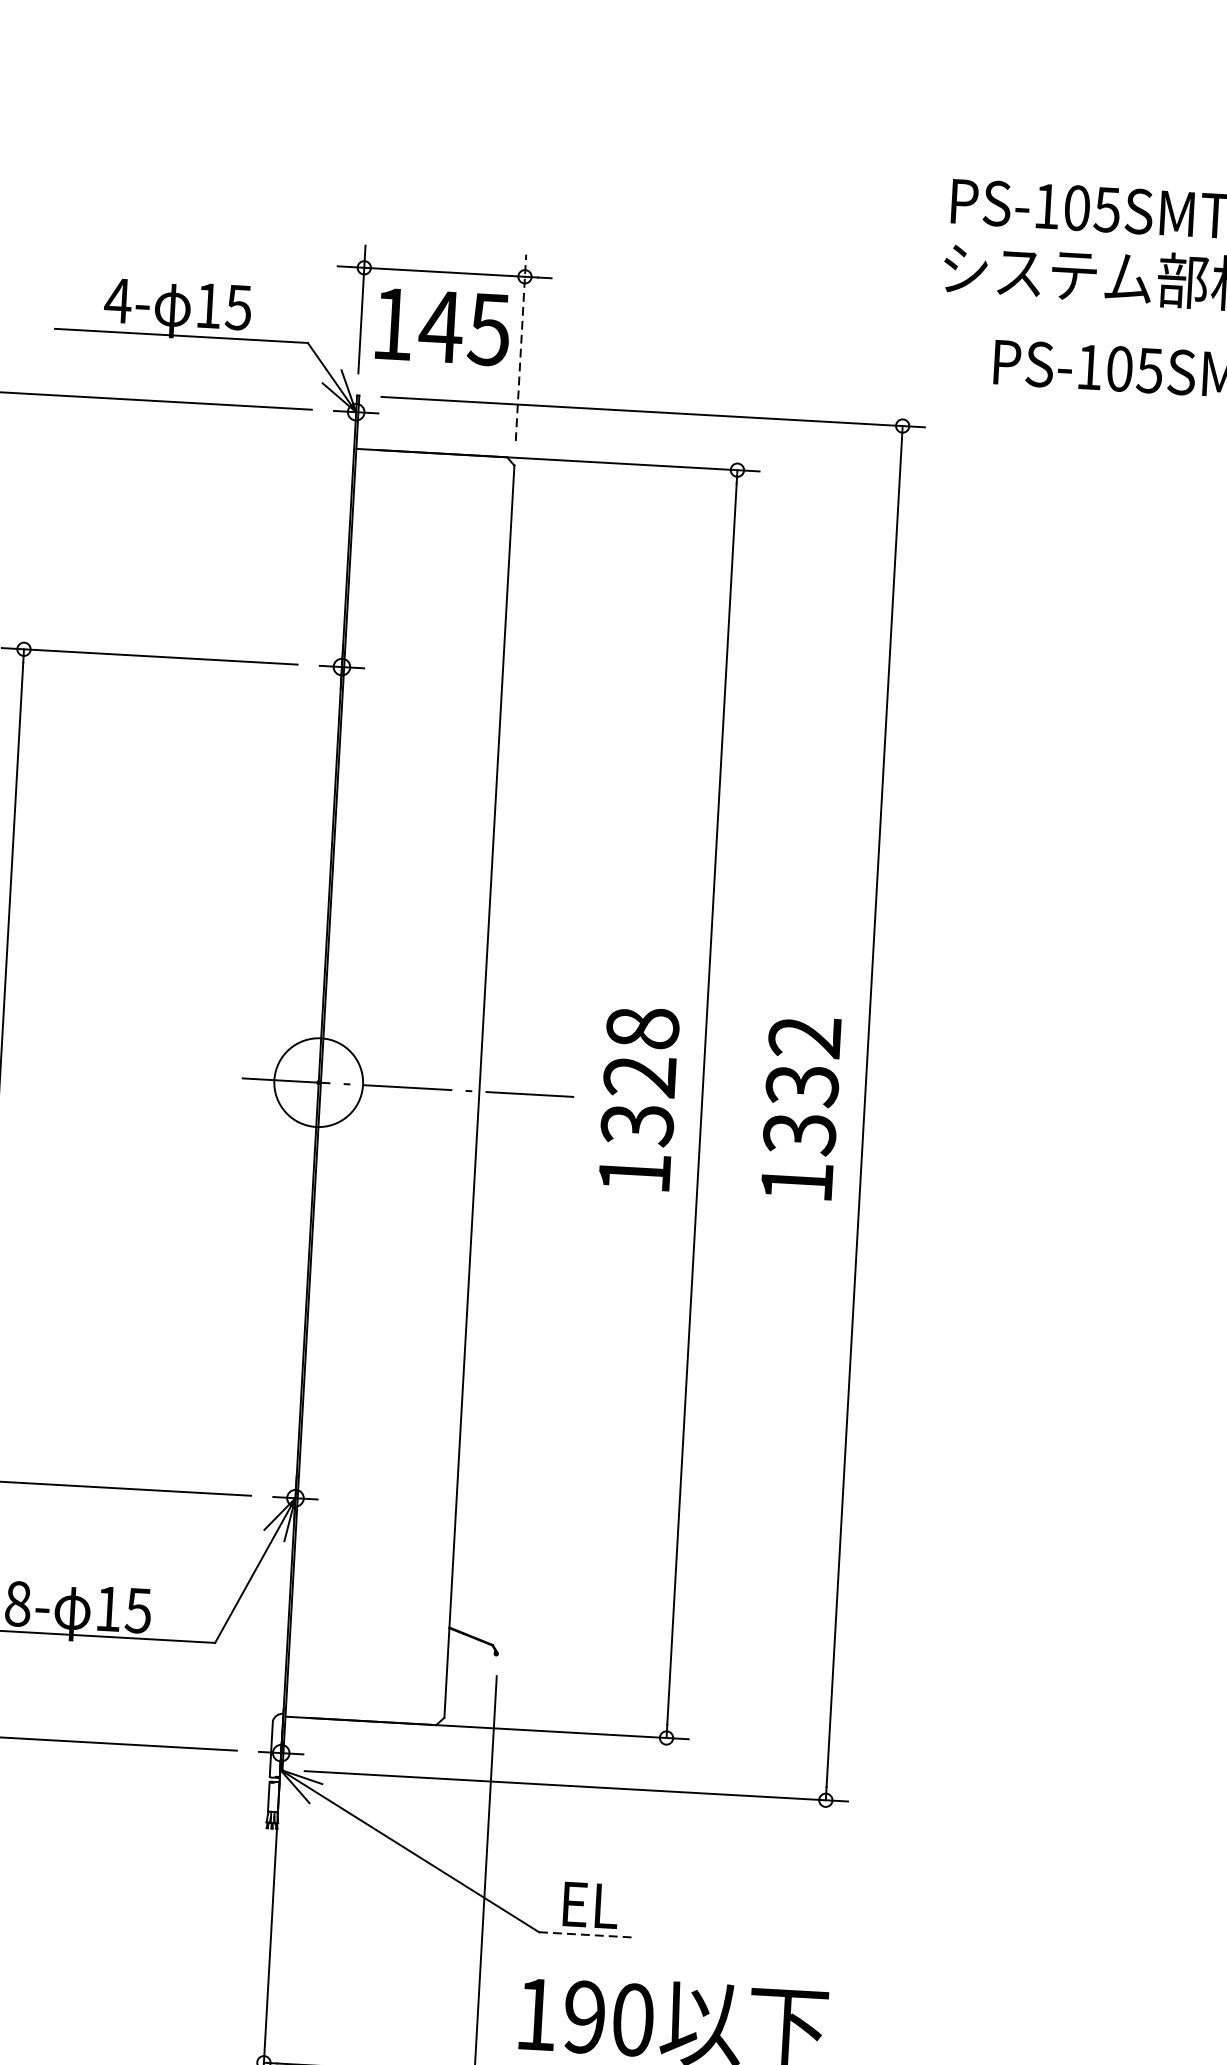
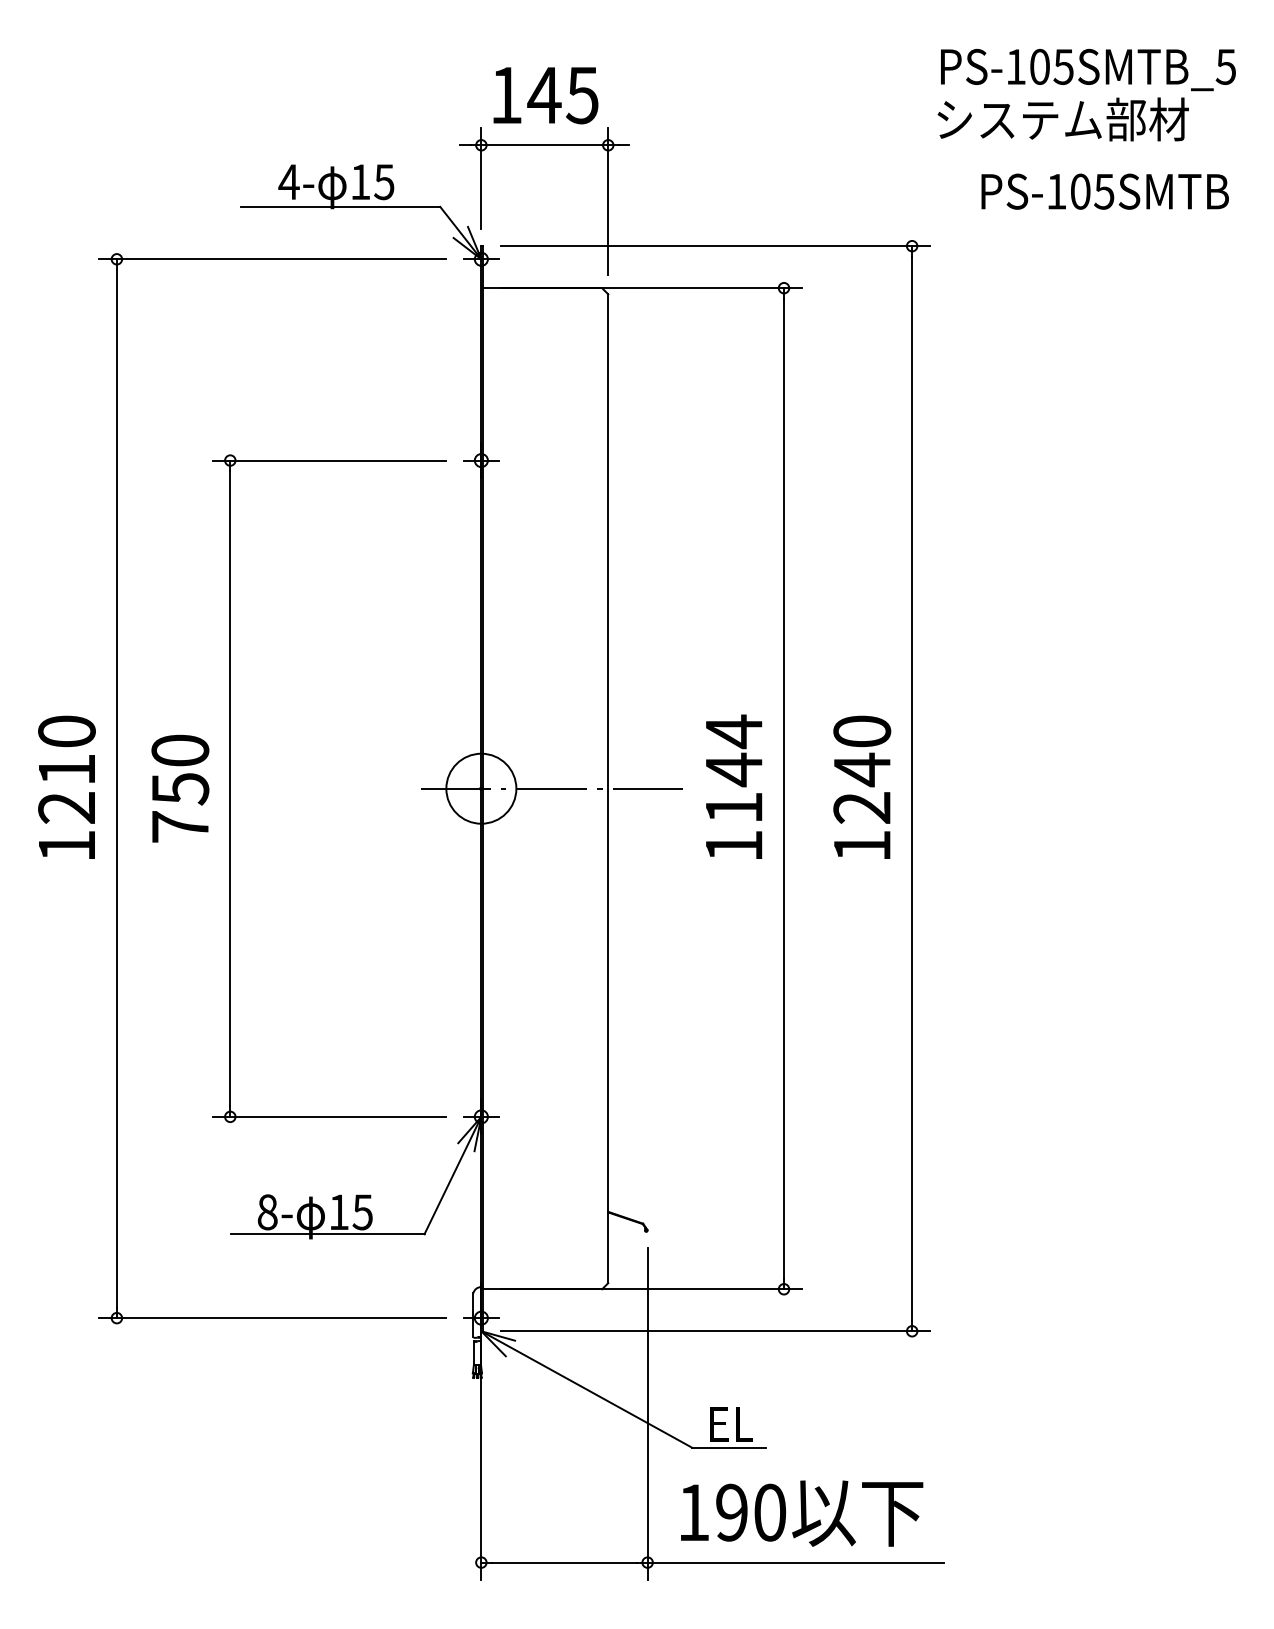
text: (442, 327) -> (545, 95), moved
line: (521, 347) -> (608, 201), dashed -> solid
text: (640, 1076) -> (734, 769), 1328 -> 1144
text: (802, 1085) -> (862, 769), 1332 -> 1240
line: (586, 1934) -> (729, 1447), dashed -> solid

